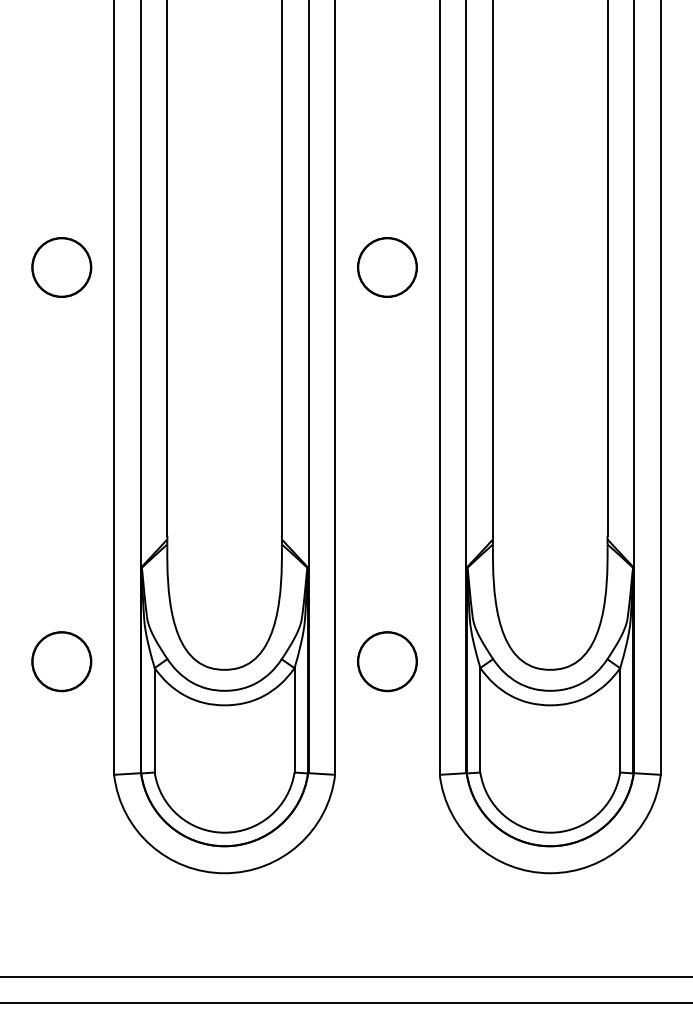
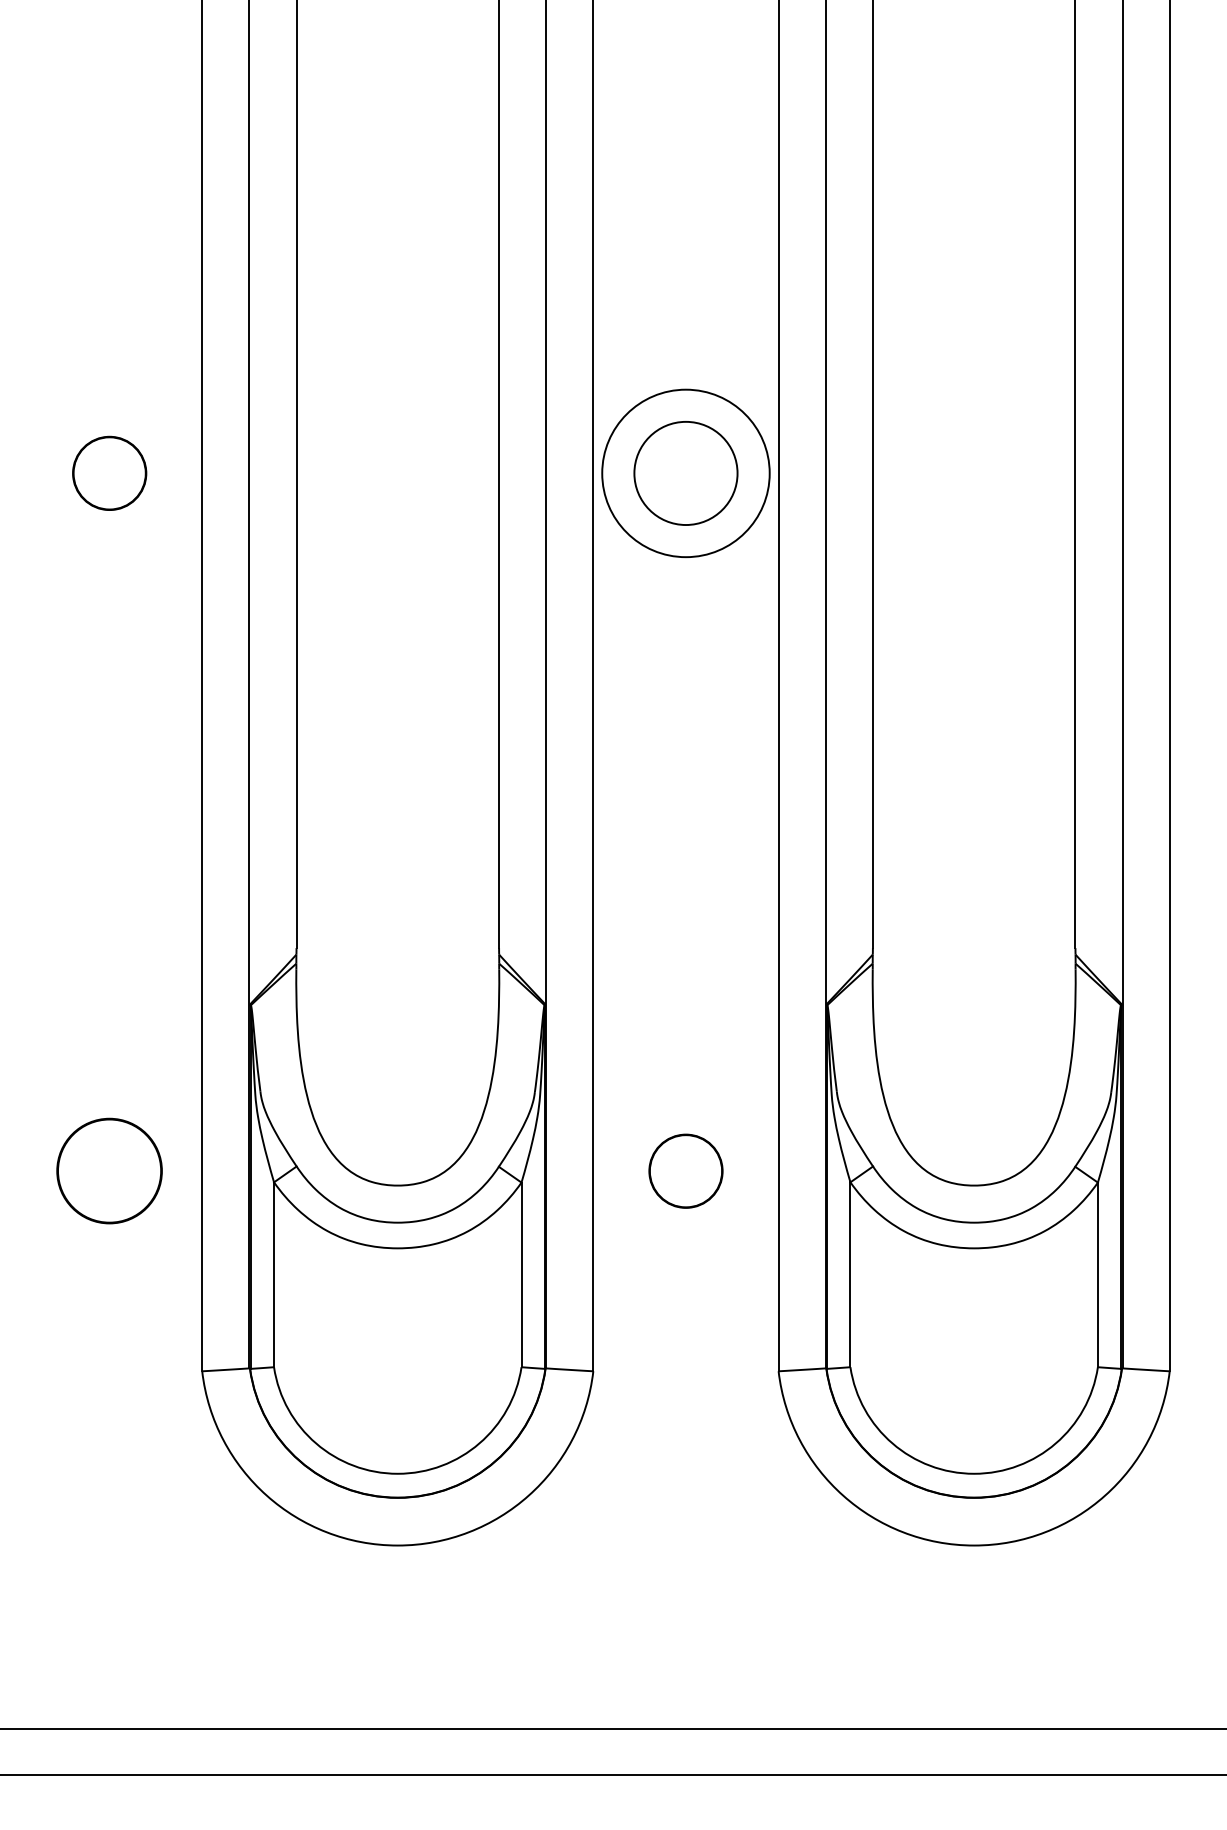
circle: (61, 267) -> (109, 473), size x0.7
circle: (387, 267) -> (686, 473), size x1.6
circle: (387, 661) -> (686, 1170), size x0.7

